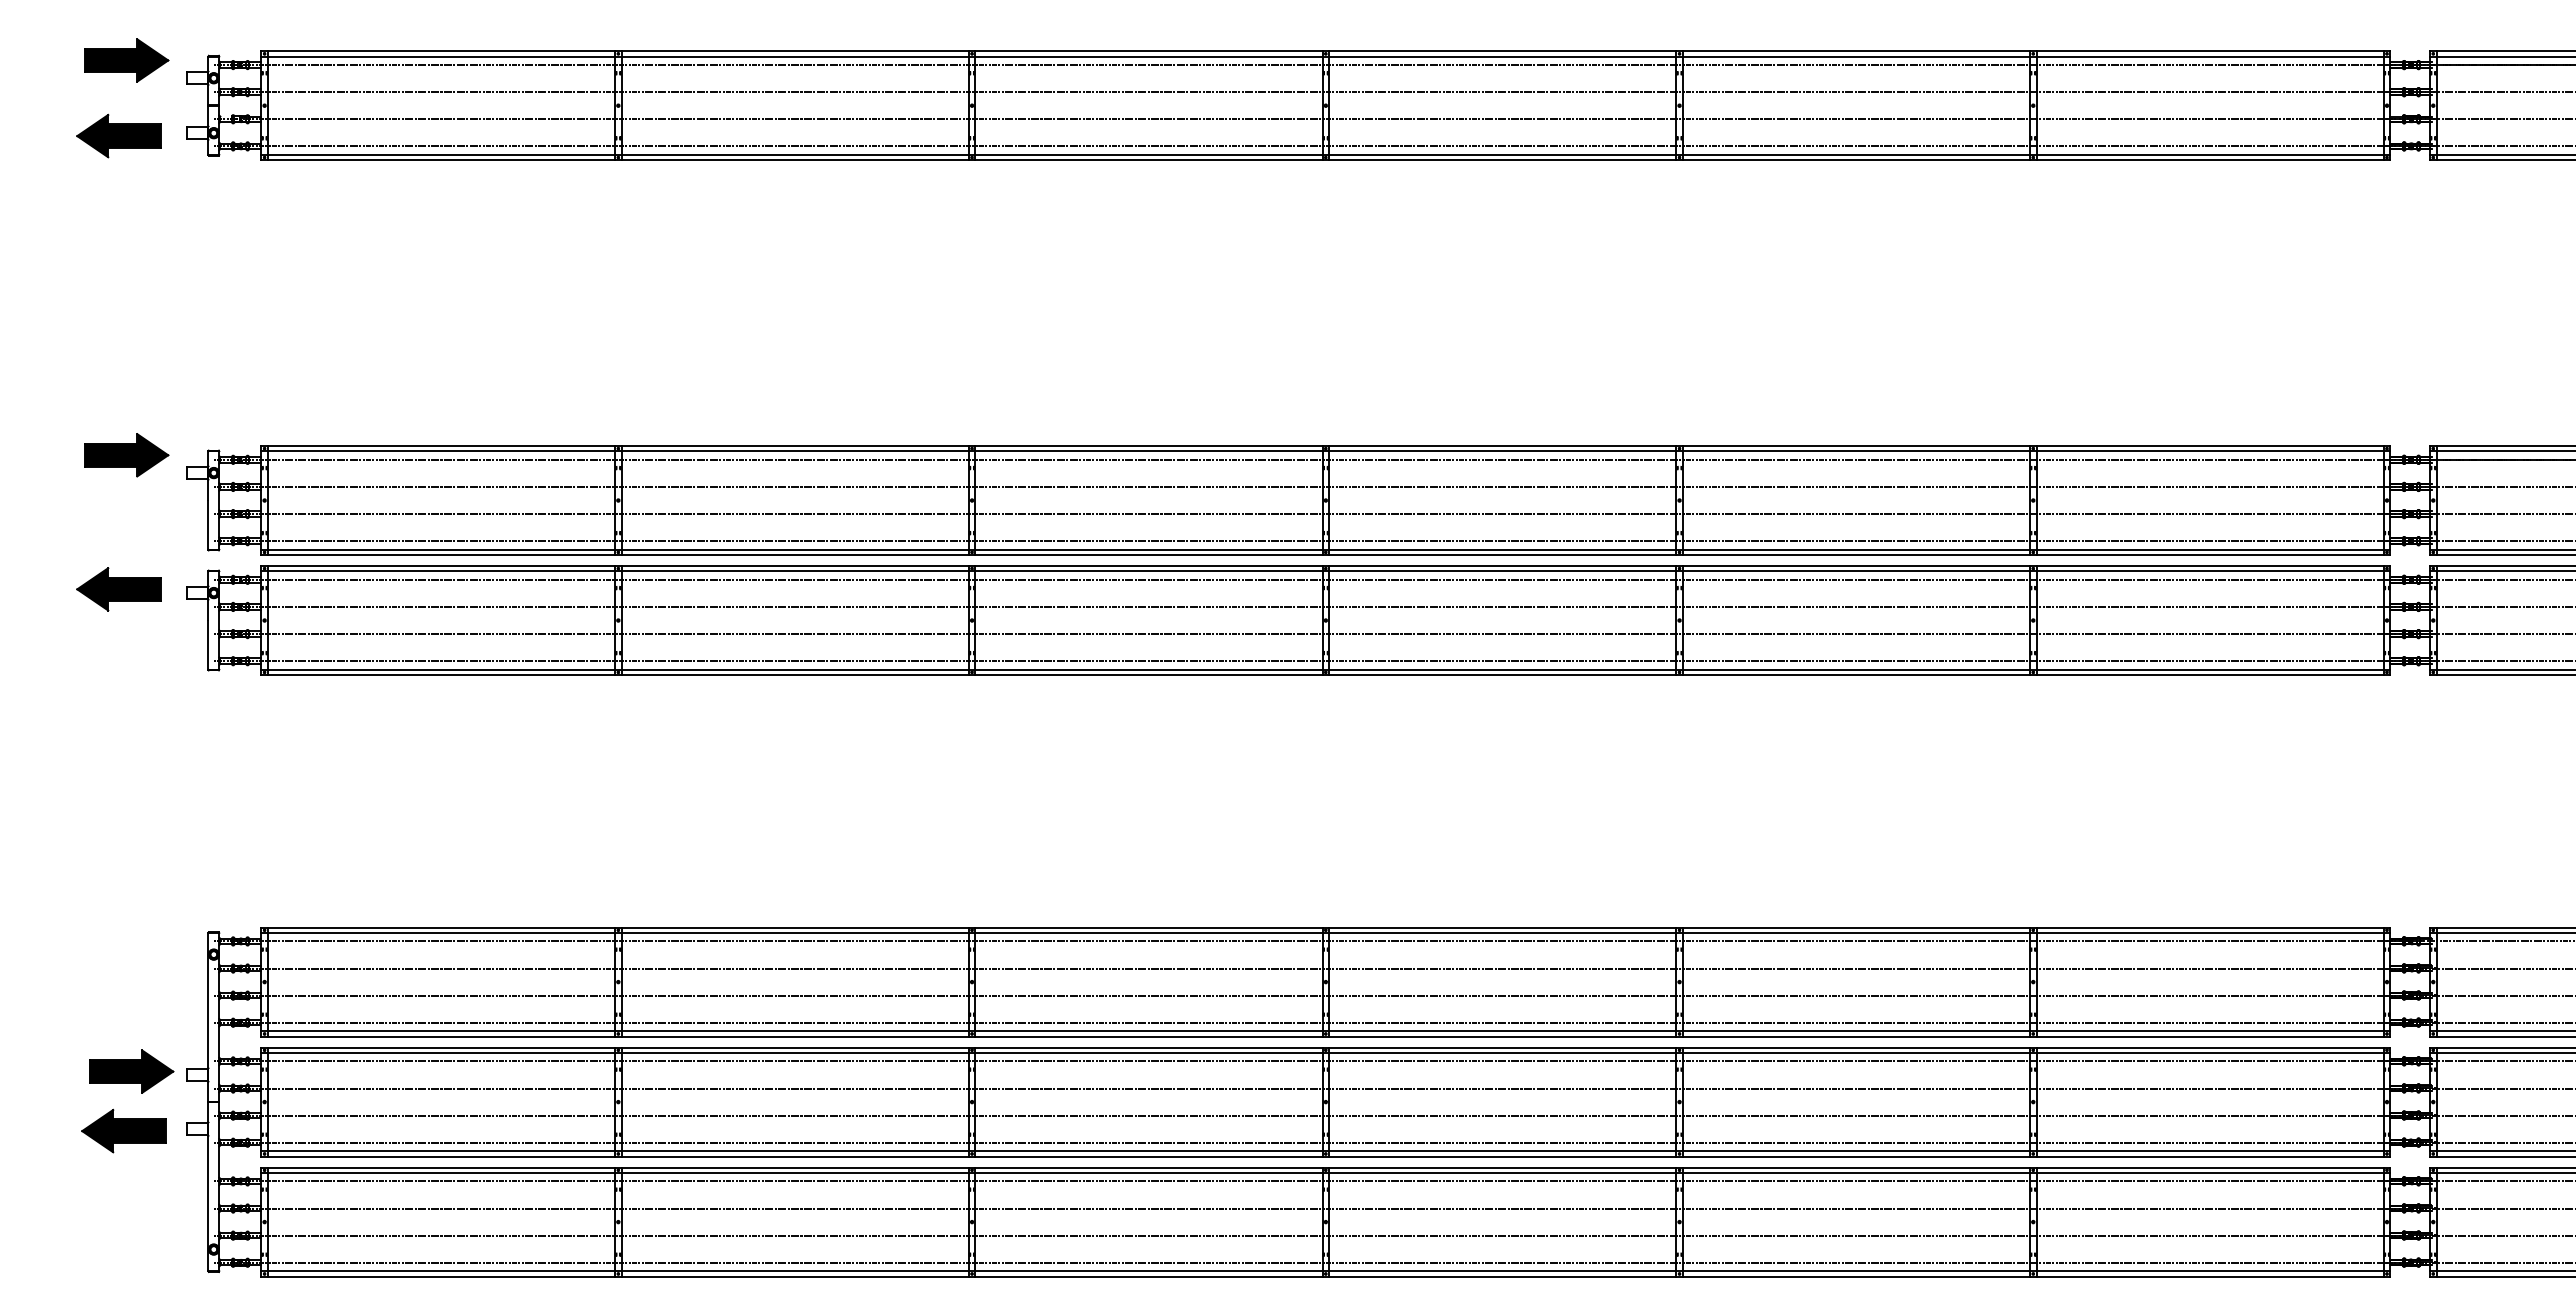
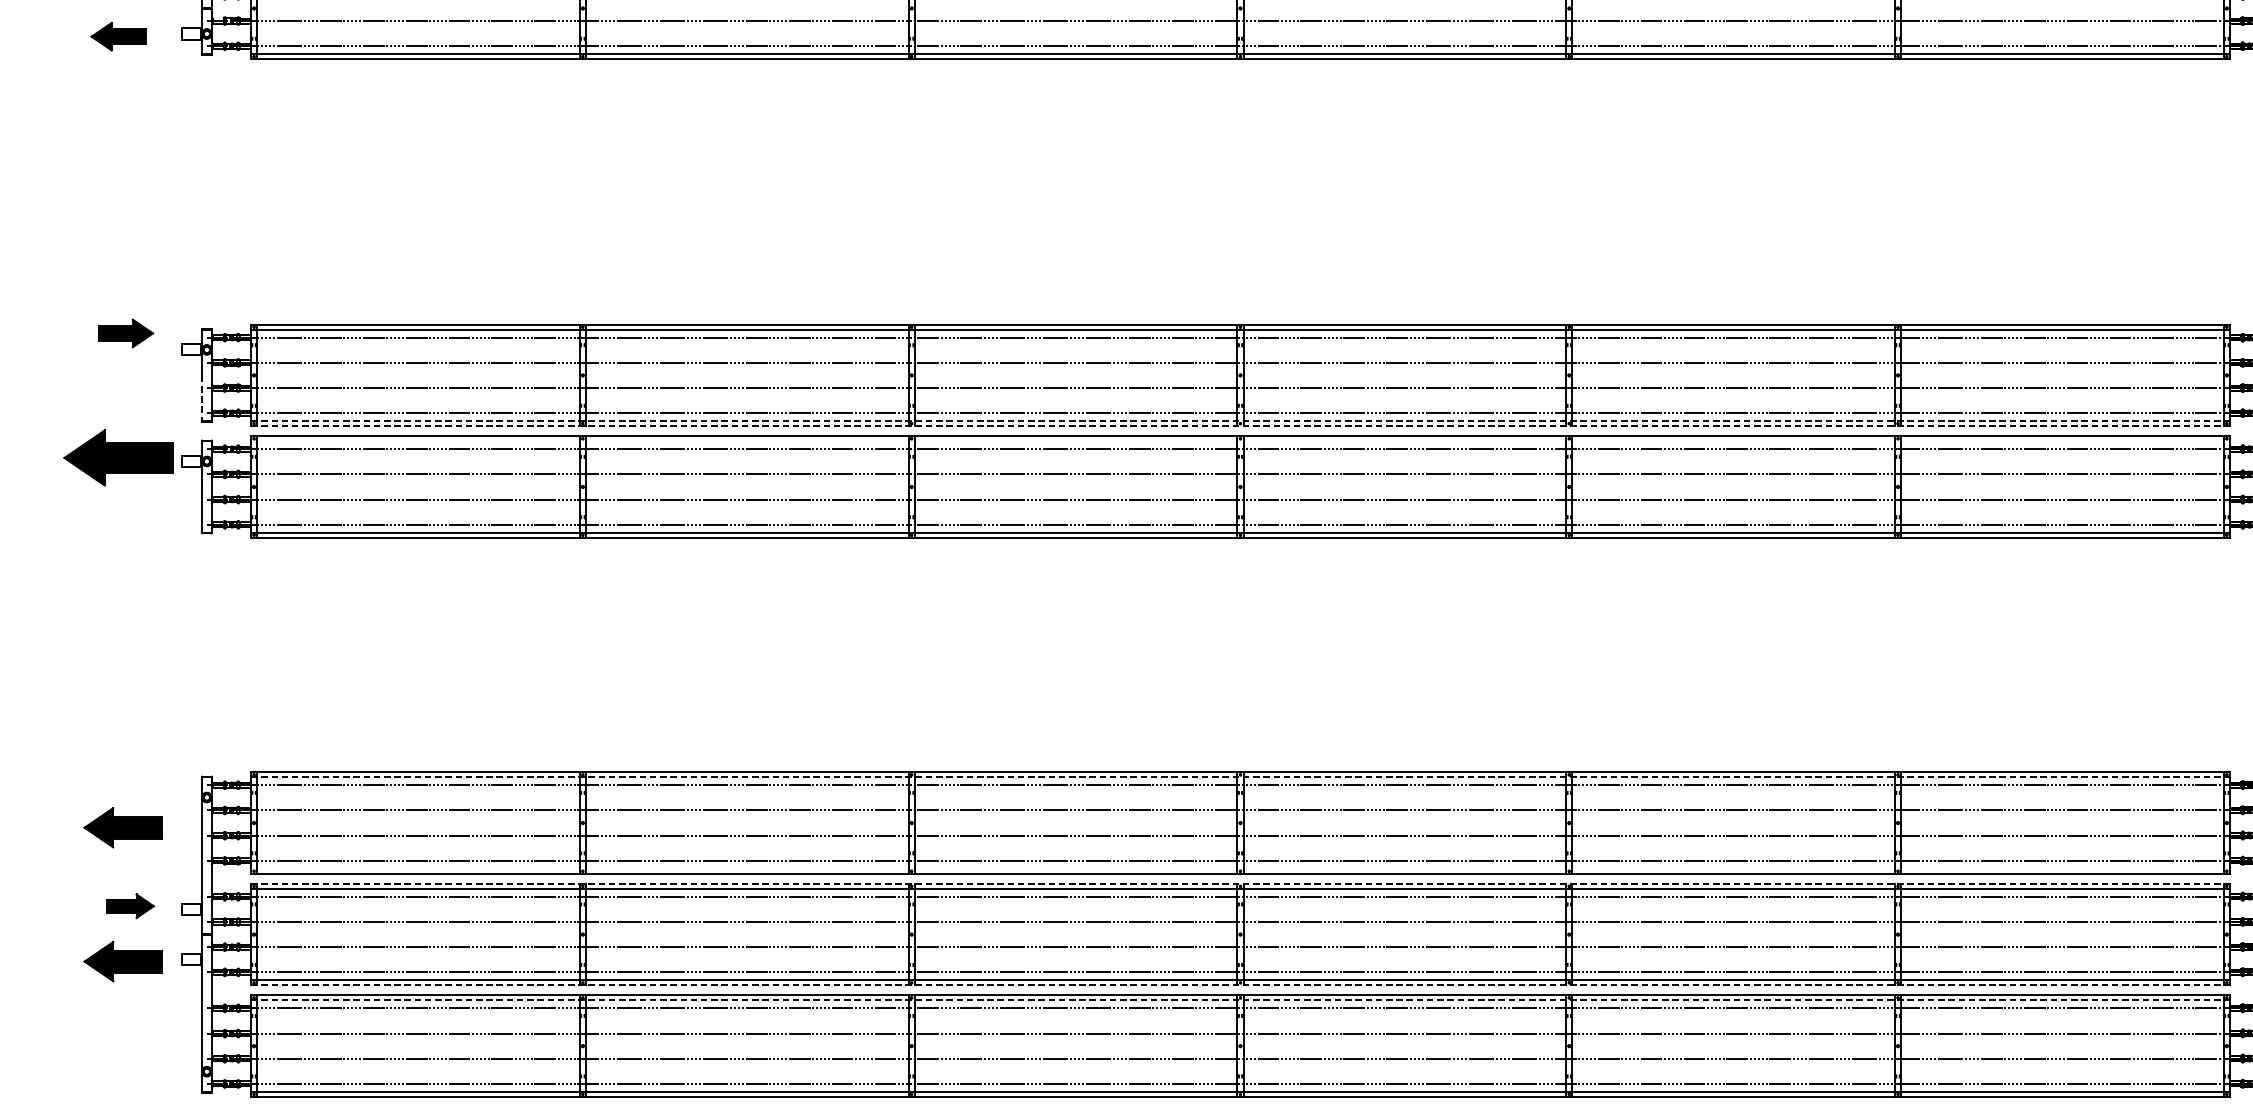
part: (118, 135) -> (118, 36), size x0.7
part: (126, 455) -> (125, 333), size x0.7
line: (208, 525) -> (201, 398), solid -> dashed
line: (1326, 549) -> (1241, 420), solid -> dashed
line: (1326, 555) -> (1241, 426), solid -> dashed
line: (1325, 571) -> (1240, 441), removed
part: (118, 589) -> (118, 458), size x1.4
line: (1326, 932) -> (1241, 776), solid -> dashed
part: (123, 986) -> (122, 827), added
line: (1325, 1031) -> (1240, 868), removed
line: (1326, 1047) -> (1241, 883), solid -> dashed
part: (131, 1071) -> (130, 906), size x0.6
line: (1326, 1156) -> (1241, 985), solid -> dashed
line: (1326, 1172) -> (1241, 1000), solid -> dashed

